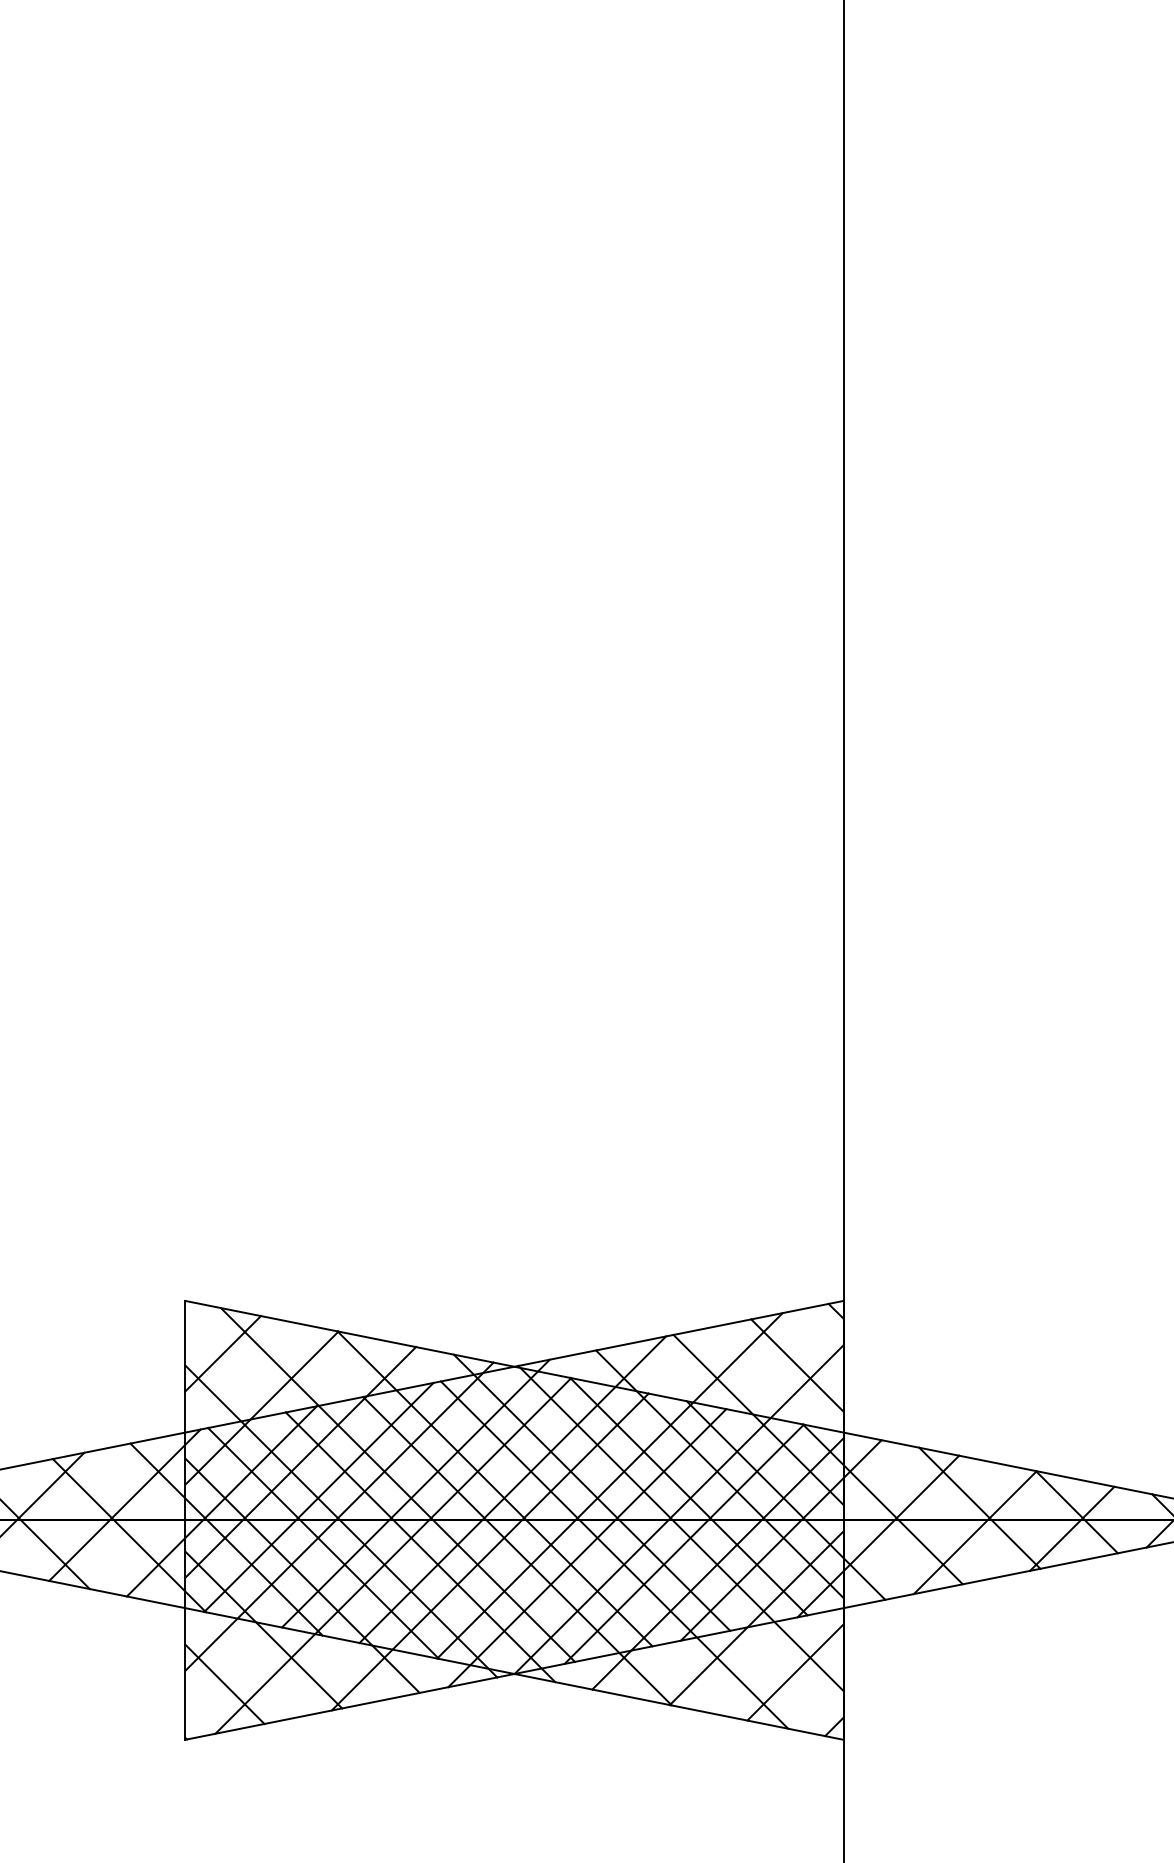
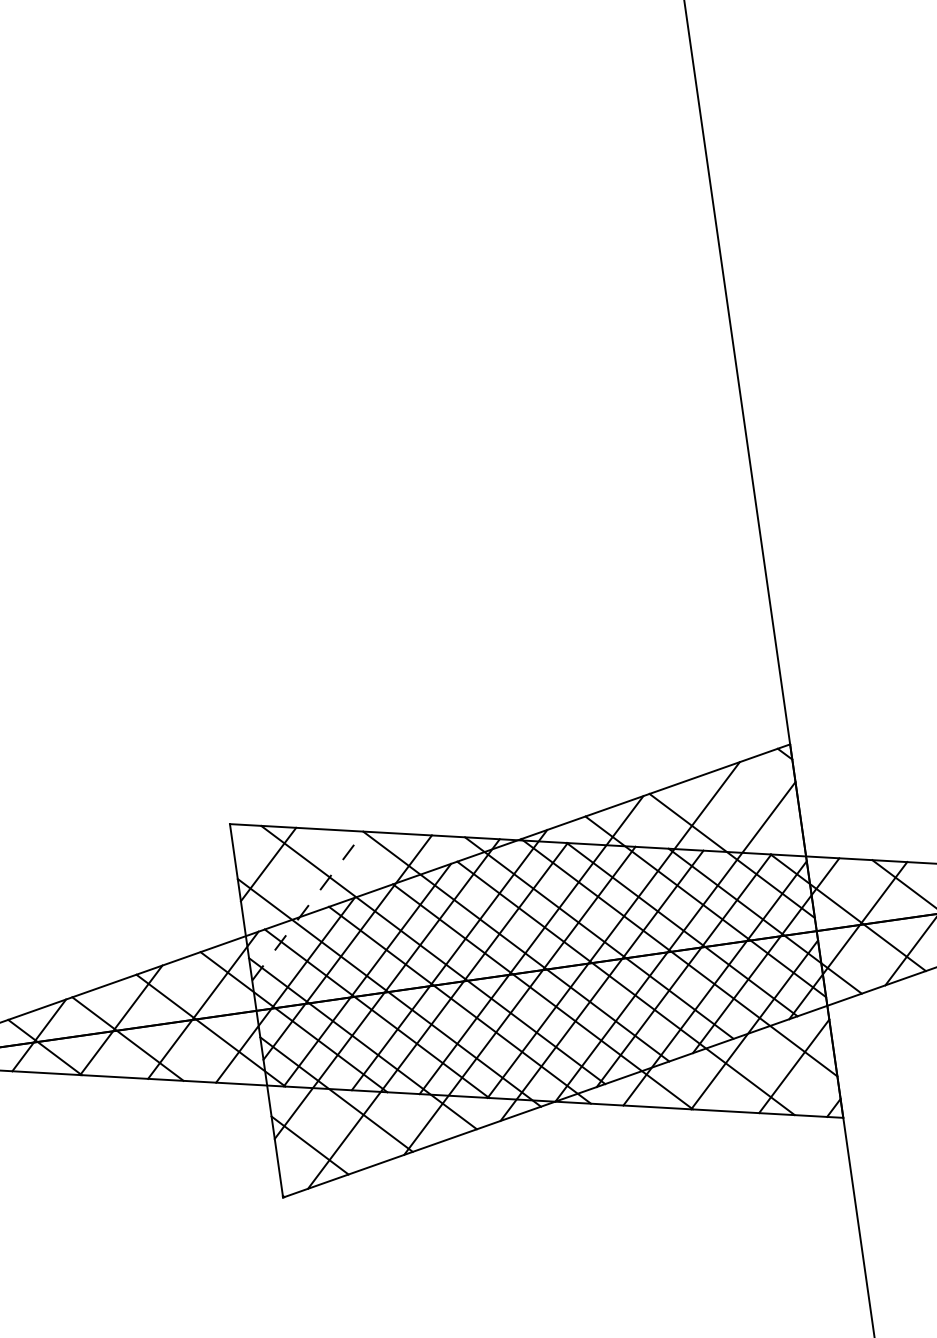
line: (797, 1365) -> (758, 804), removed
line: (262, 1407) -> (308, 905), solid -> dashed

